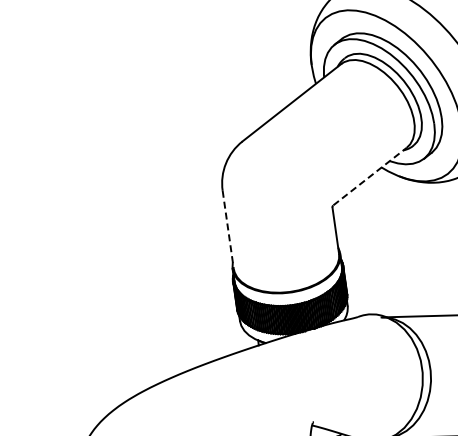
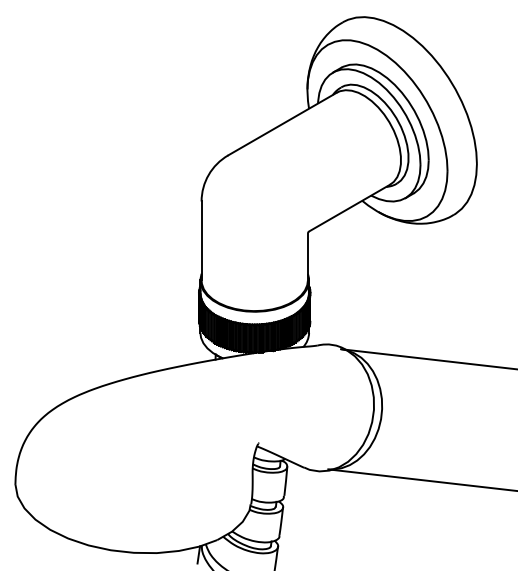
line: (370, 176) -> (349, 208), dashed -> solid
line: (228, 230) -> (201, 241), dashed -> solid

